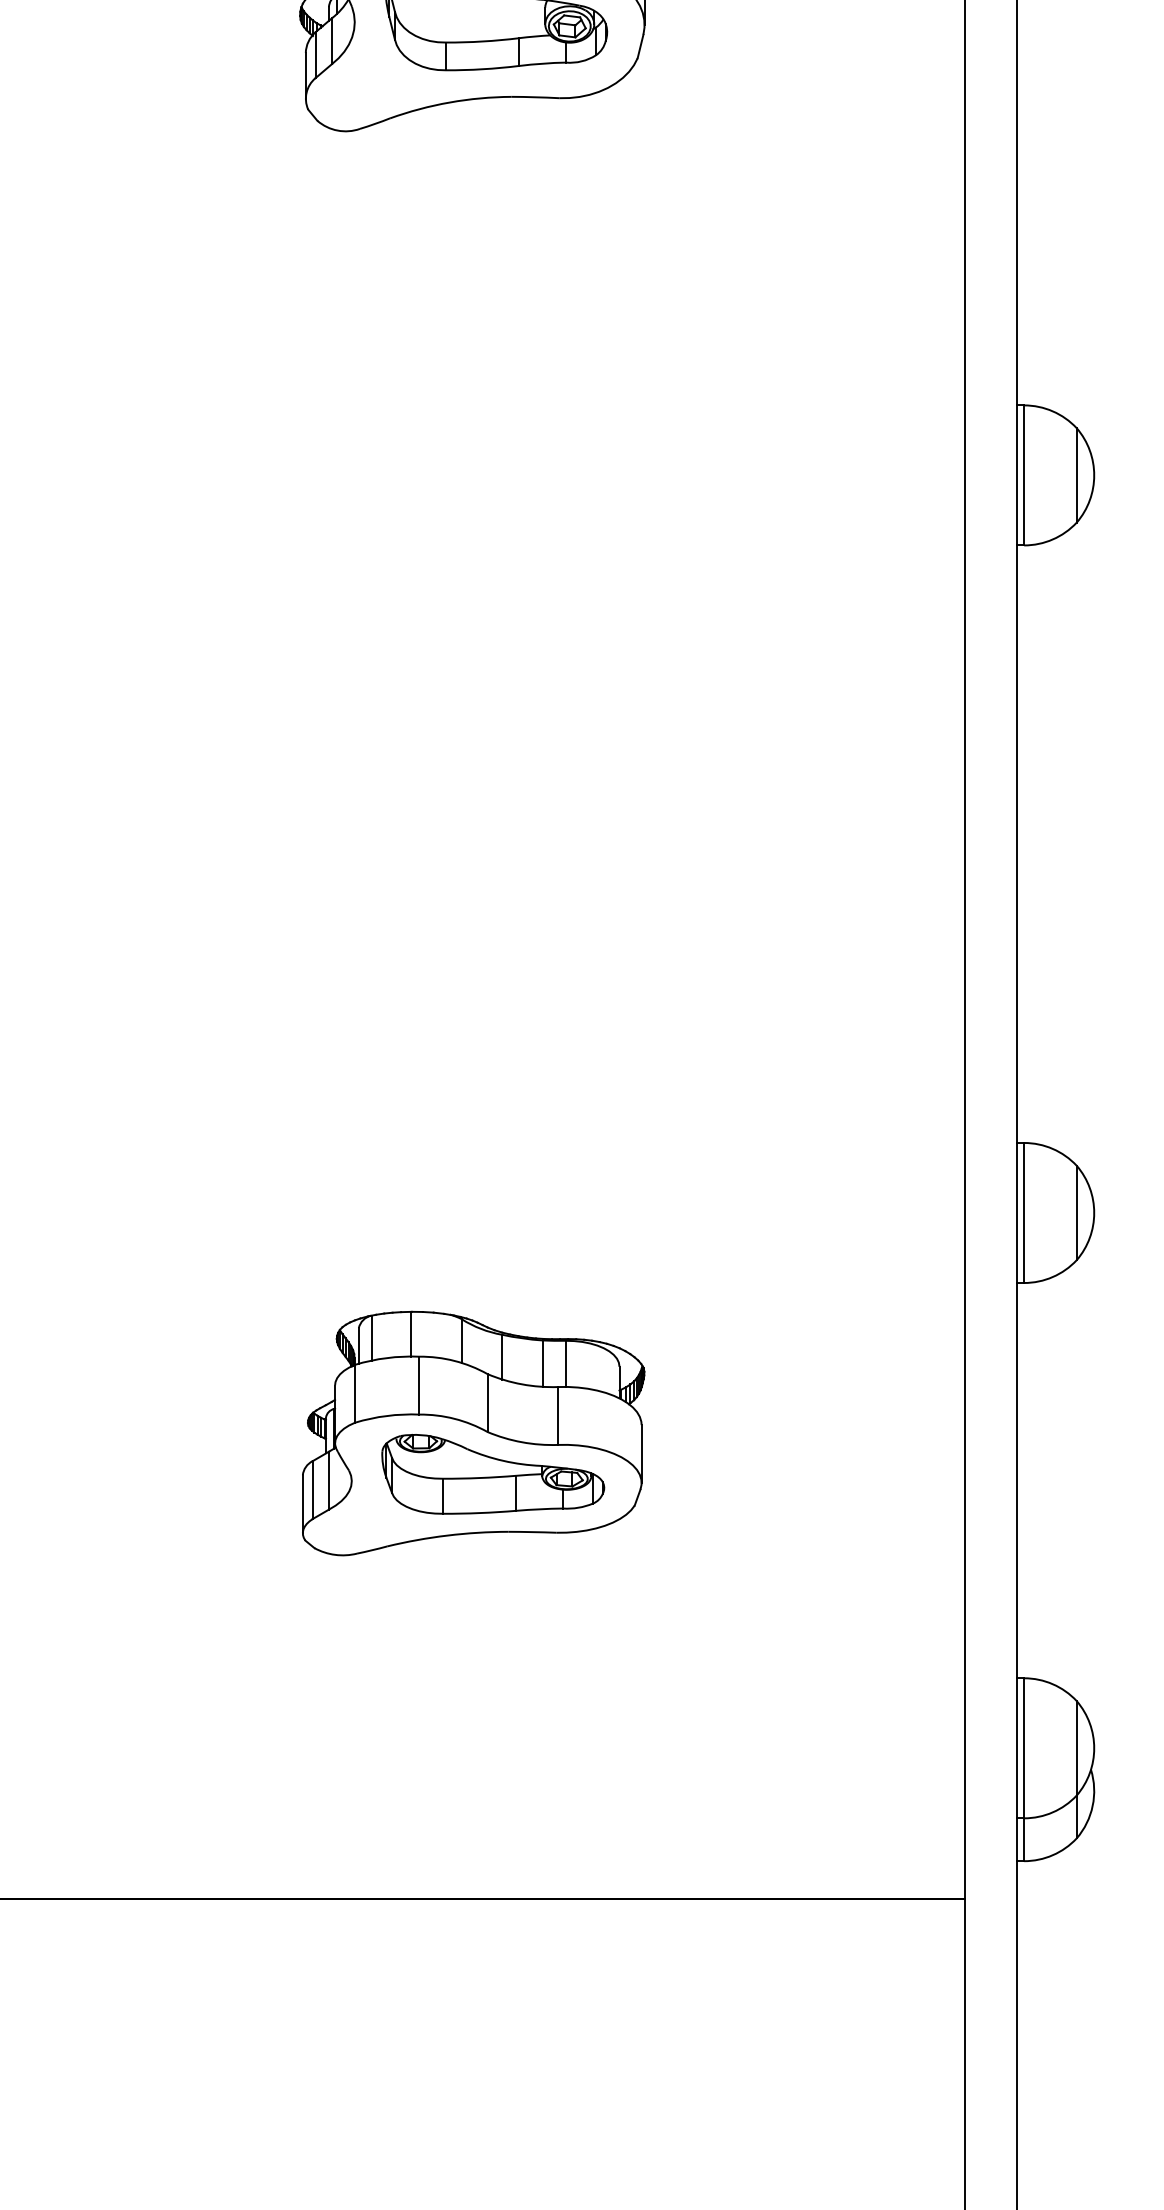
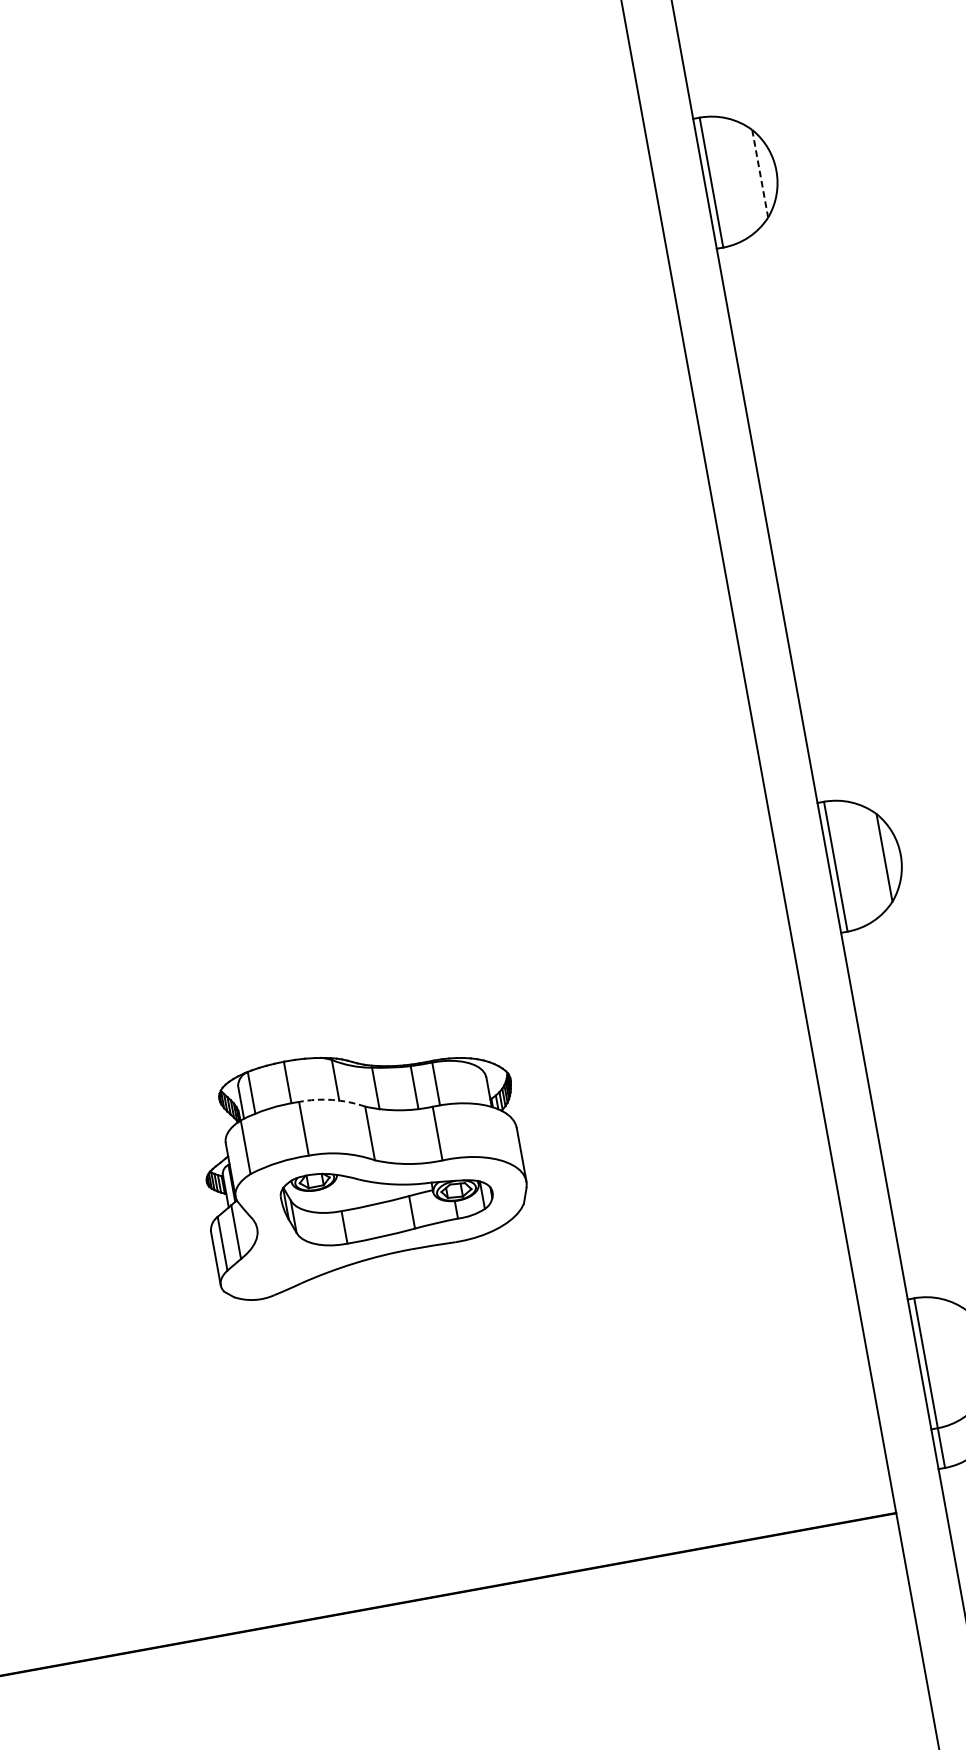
line: (1076, 475) -> (760, 173), solid -> dashed
arc: (454, 1360) -> (332, 1099), solid -> dashed

